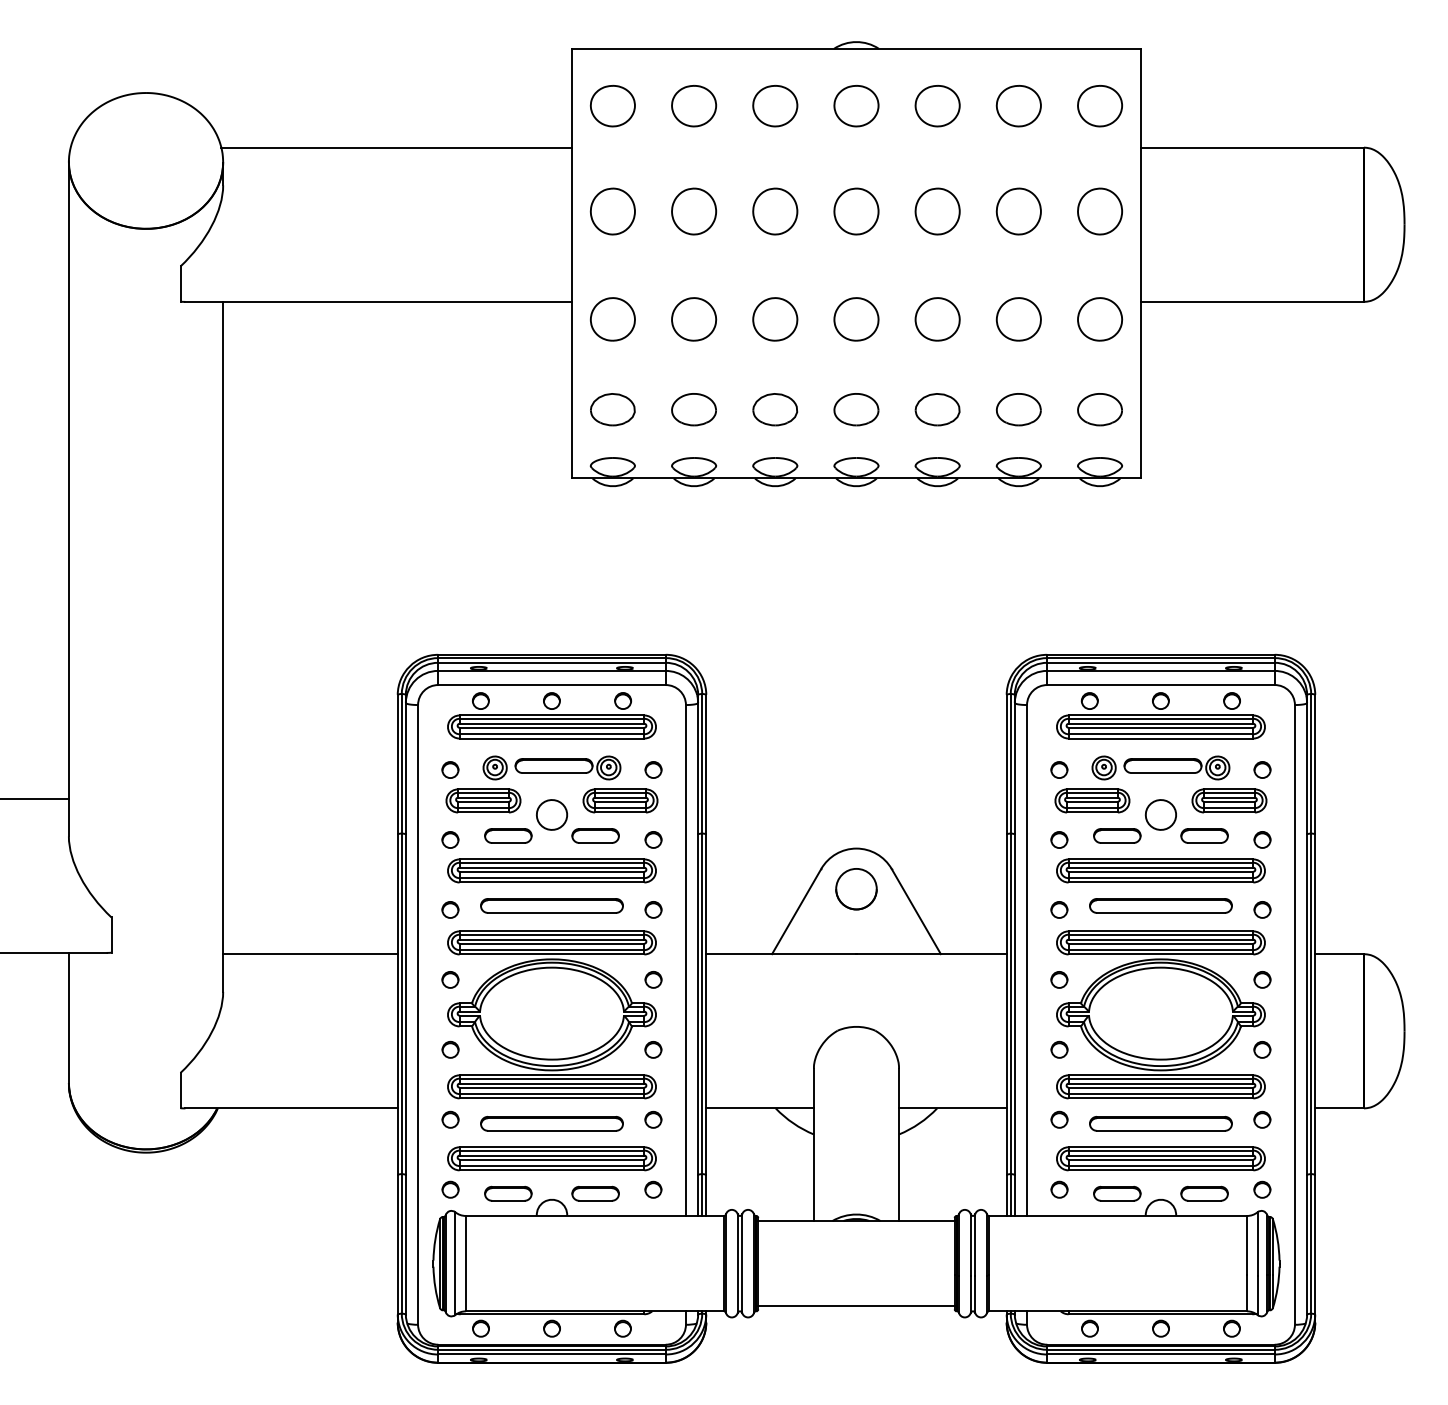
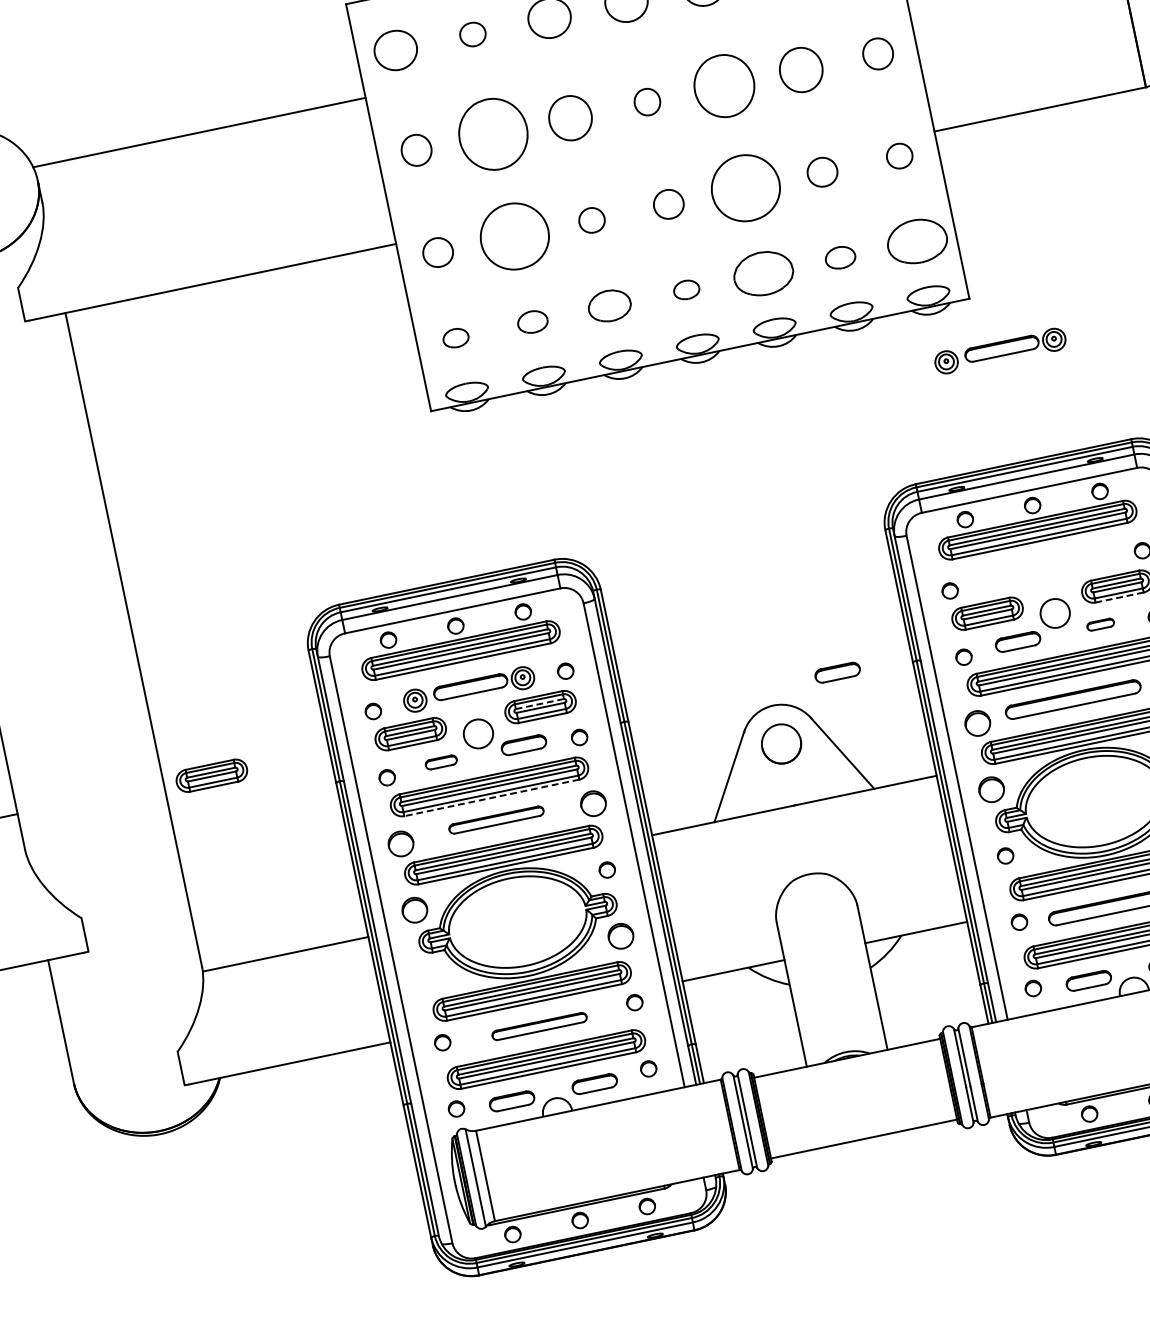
part: (694, 106) -> (473, 34), size x0.6
part: (612, 211) -> (416, 150), size x0.7
part: (694, 211) -> (494, 134), size x1.6
part: (856, 211) -> (647, 102), size x0.6
part: (937, 211) -> (724, 86), size x1.4
part: (1099, 211) -> (877, 54), size x0.7
part: (612, 319) -> (437, 252), size x0.7
part: (694, 319) -> (515, 236), size x1.6
part: (775, 319) -> (592, 220), size x0.6
part: (856, 319) -> (668, 204), size x0.7
part: (937, 319) -> (745, 188), size x1.6
part: (1018, 319) -> (822, 172), size x0.7
part: (1100, 319) -> (899, 156), size x0.6
part: (612, 409) -> (455, 337), size x0.6
part: (693, 409) -> (532, 321), size x0.7
part: (856, 409) -> (686, 289), size x0.6
part: (937, 409) -> (763, 273), size x1.4
part: (1018, 409) -> (840, 257), size x0.7
part: (1099, 409) -> (916, 241), size x1.4
part: (1160, 767) -> (999, 350), moved
line: (620, 797) -> (539, 703), solid -> dashed
part: (273, 800) -> (211, 775), added
line: (1228, 812) -> (1118, 597), solid -> dashed
part: (928, 828) -> (837, 672), added
part: (508, 835) -> (441, 762), size x0.7
part: (1204, 835) -> (1100, 624), size x0.6
line: (551, 882) -> (491, 798), solid -> dashed
part: (551, 905) -> (495, 819), size x0.7
circle: (450, 909) -> (401, 843), size x1.6
circle: (653, 909) -> (593, 803), size x1.6
circle: (1059, 909) -> (977, 723), size x1.6
line: (310, 954) -> (285, 954), moved
circle: (450, 979) -> (414, 909), size x1.6
circle: (1059, 979) -> (991, 789), size x1.6
circle: (450, 1049) -> (428, 976), removed
circle: (653, 1049) -> (620, 936), size x1.6
part: (551, 1123) -> (539, 1026), size x0.7

